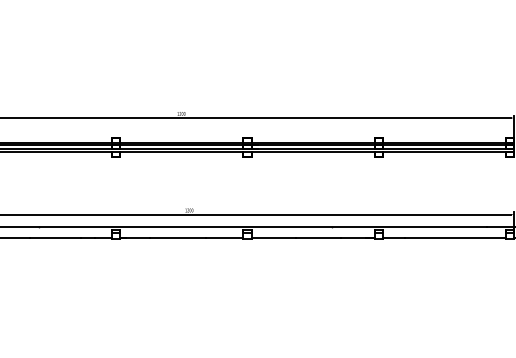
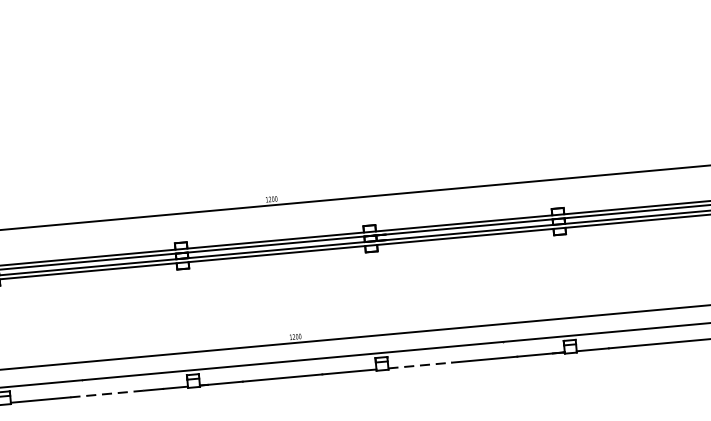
line: (55, 238) -> (107, 394), solid -> dashed
line: (274, 238) -> (421, 365), solid -> dashed

